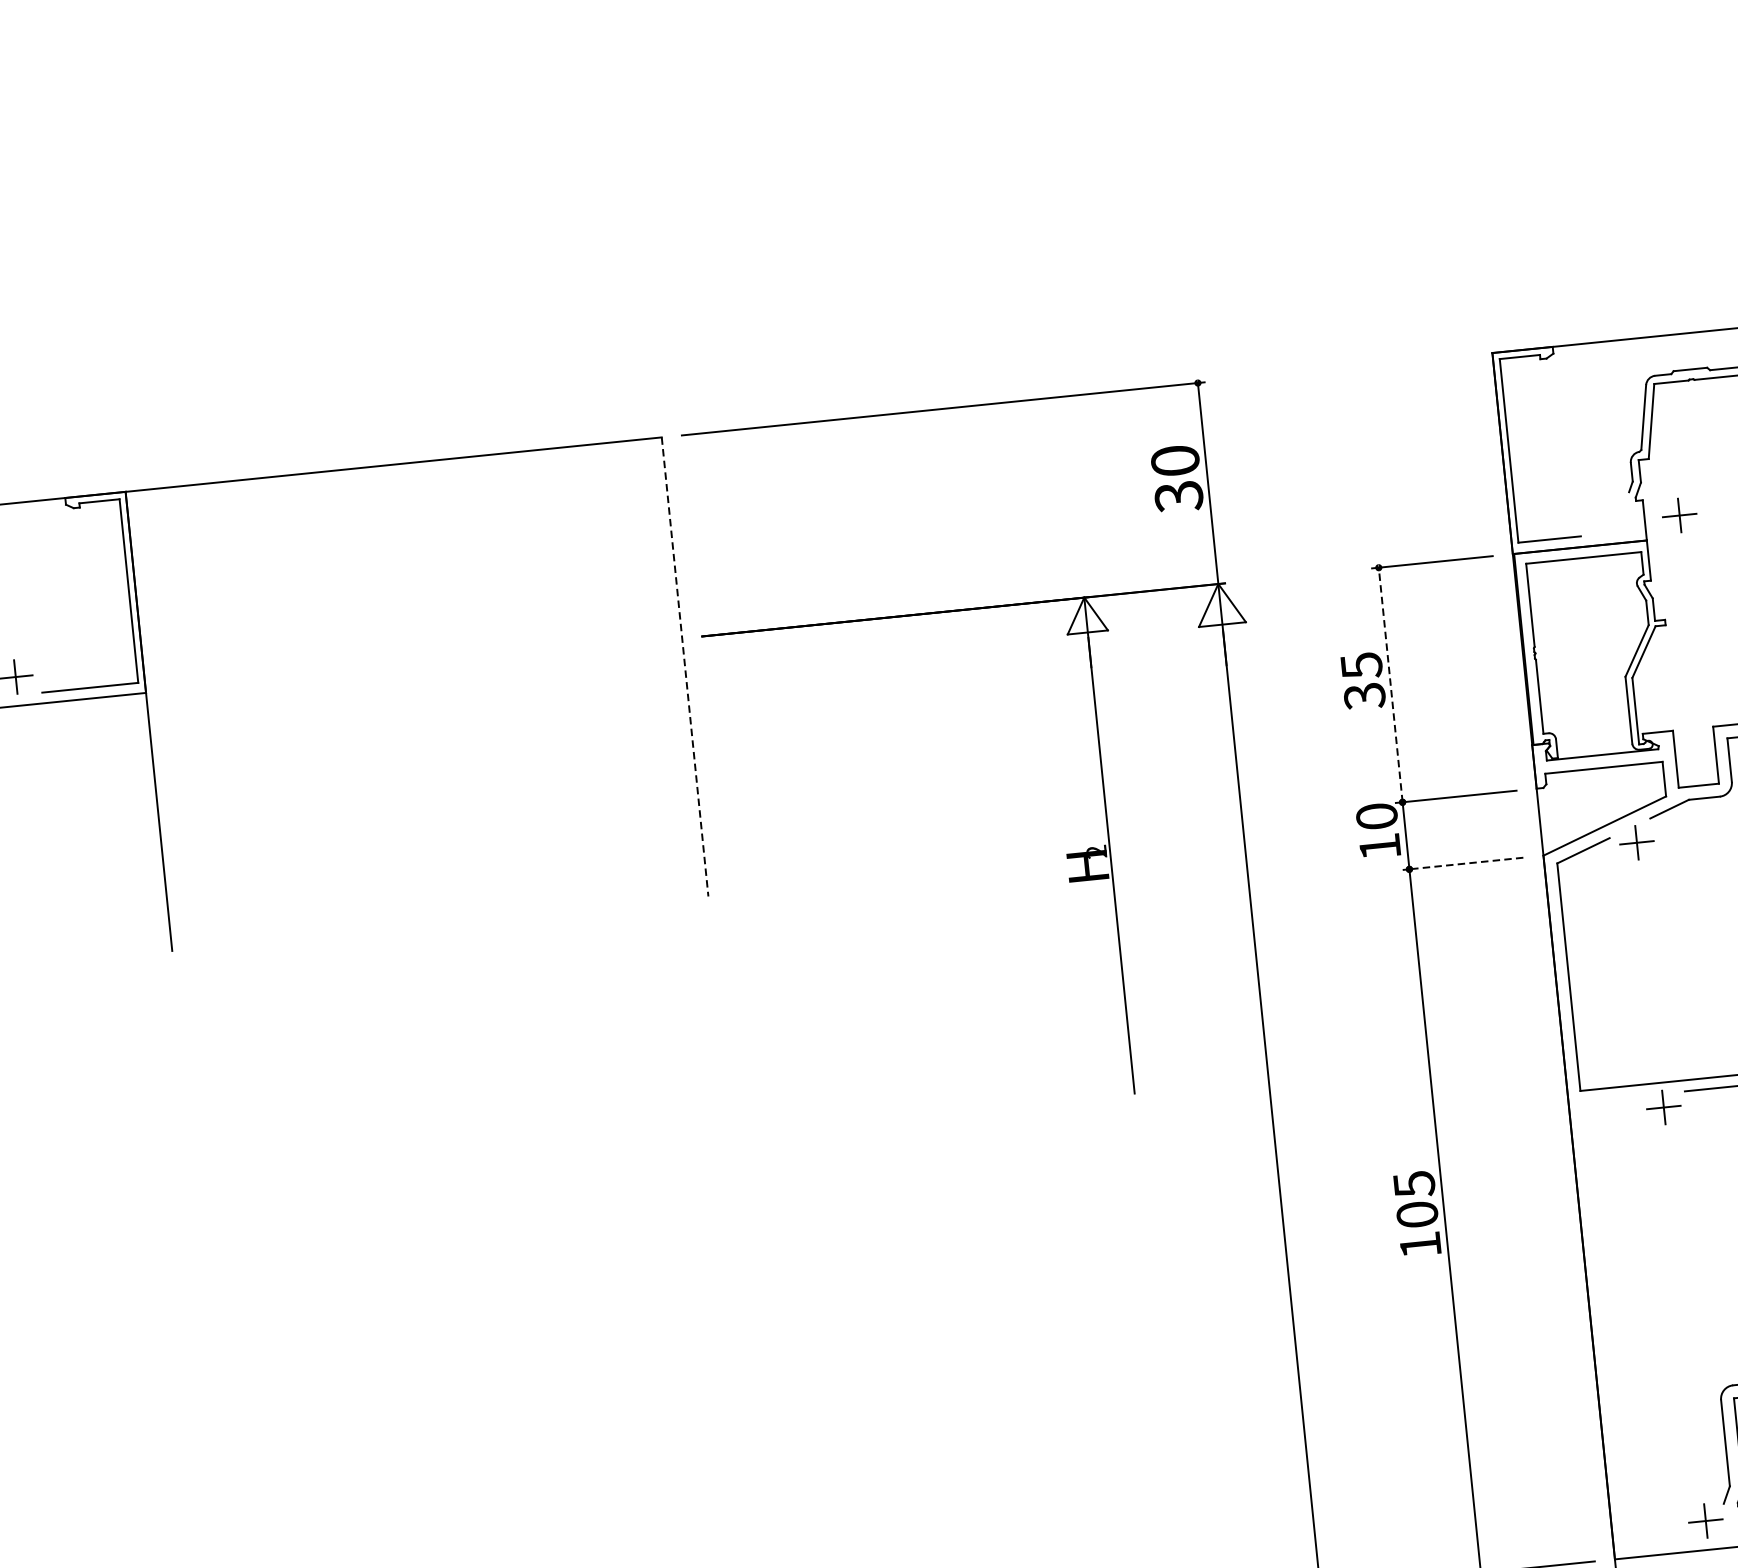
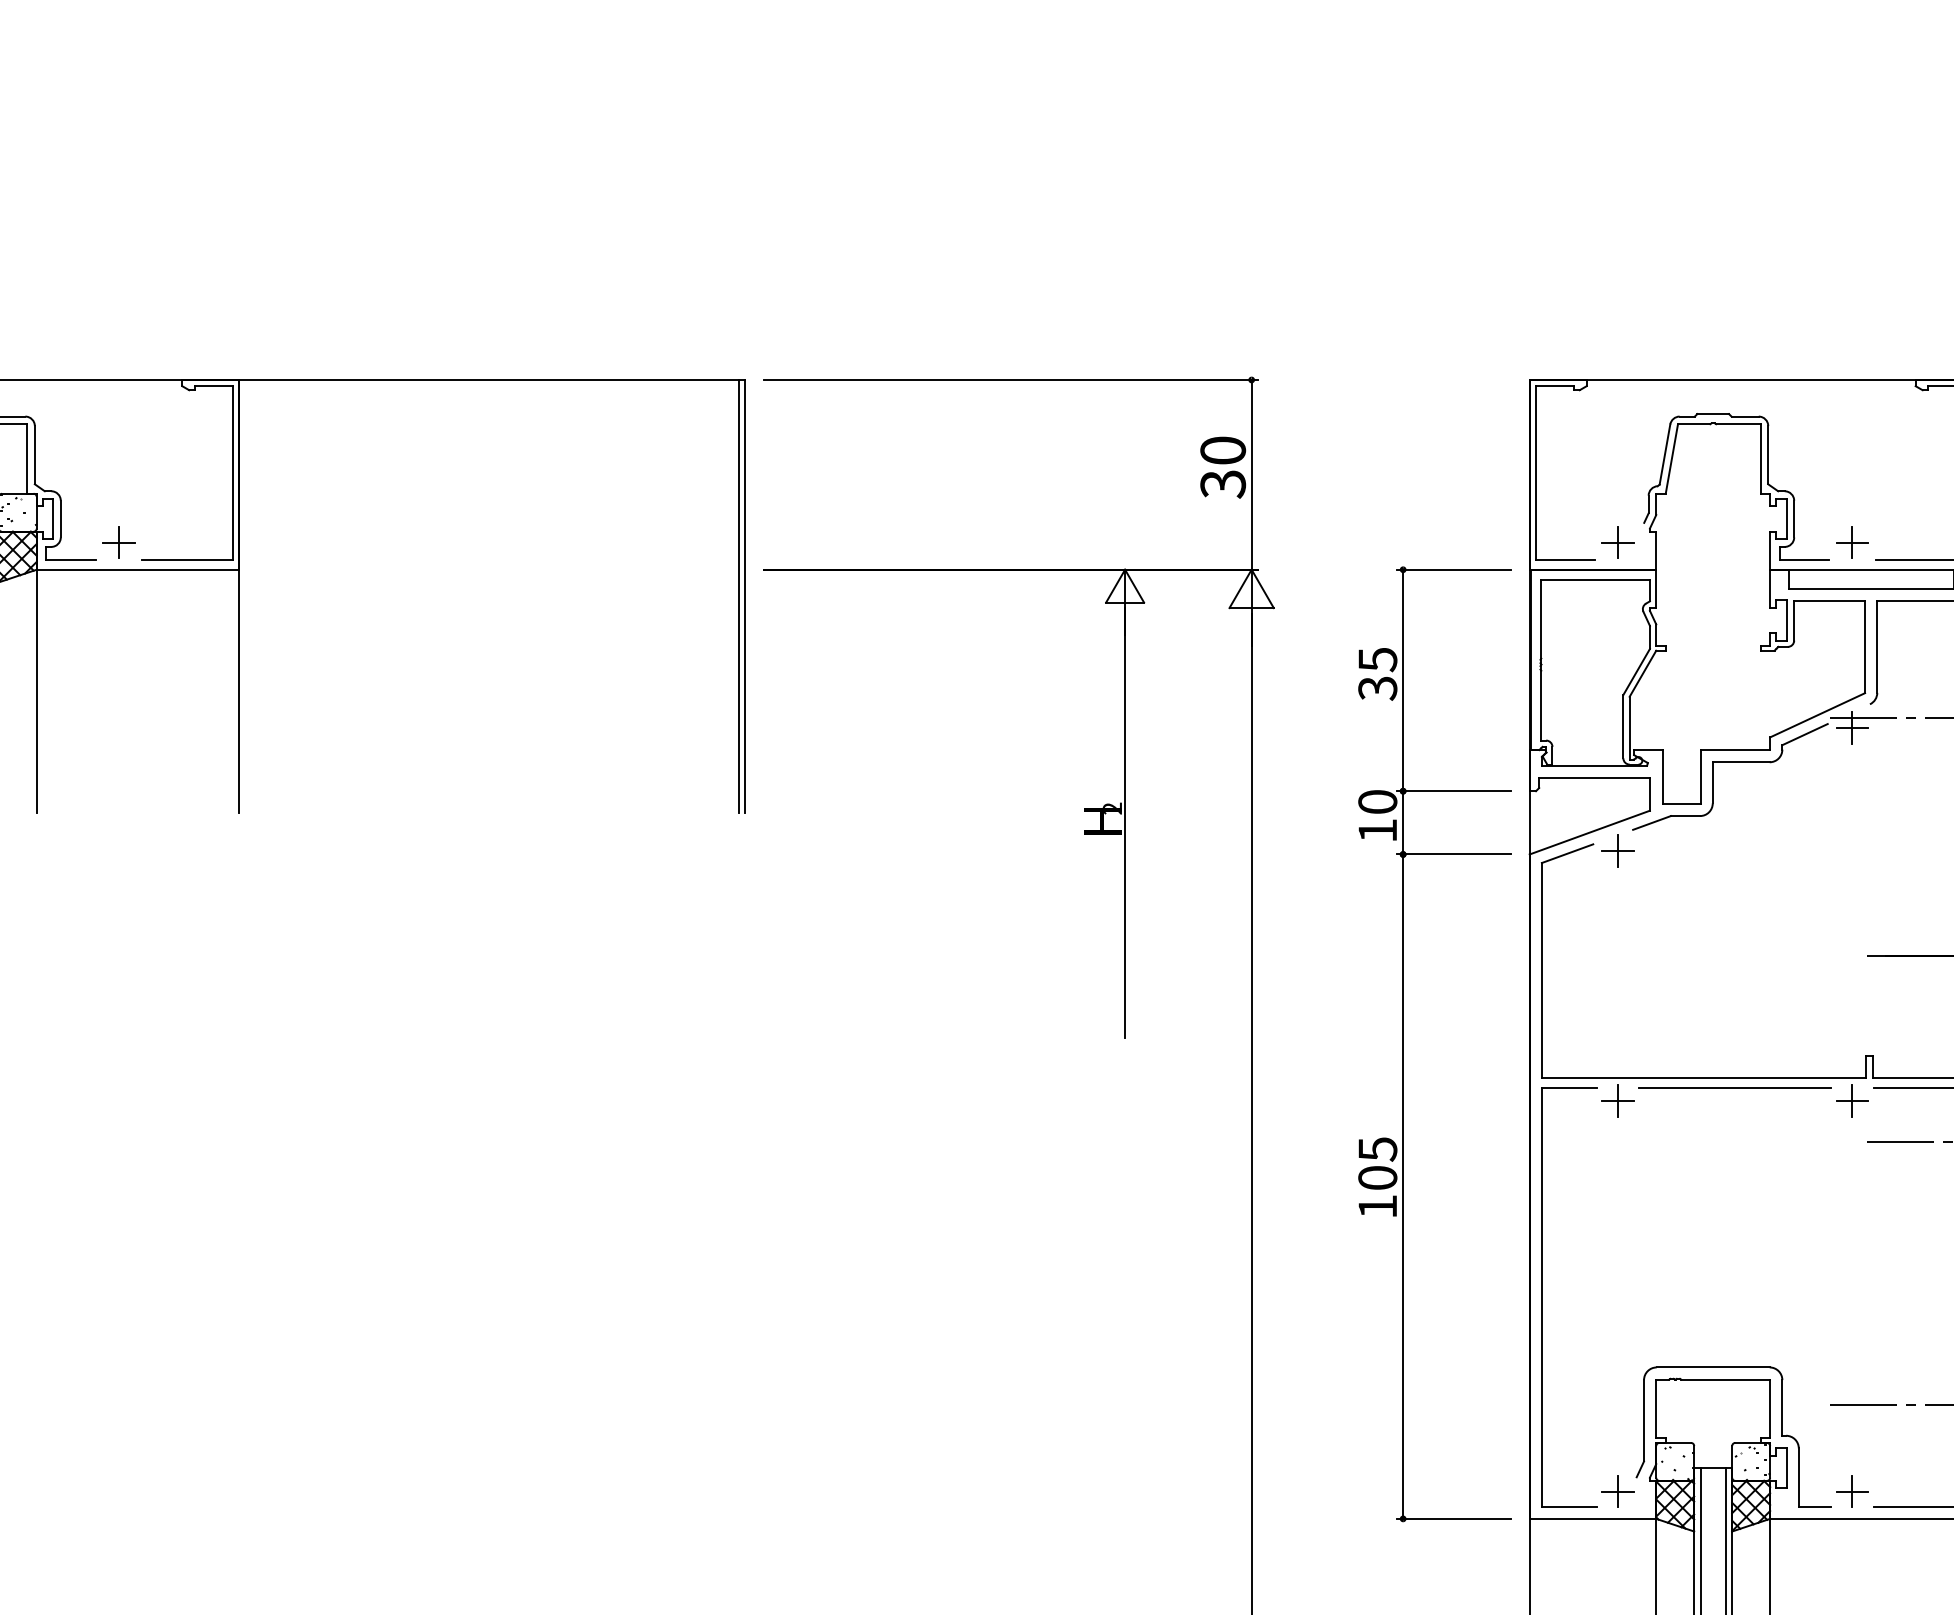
part: (1678, 515) -> (1617, 542), moved
line: (685, 666) -> (745, 596), dashed -> solid
line: (678, 667) -> (739, 596), added
line: (1391, 685) -> (1403, 680), dashed -> solid
line: (1462, 863) -> (1453, 854), dashed -> solid
part: (1604, 1323) -> (1542, 1297), added

